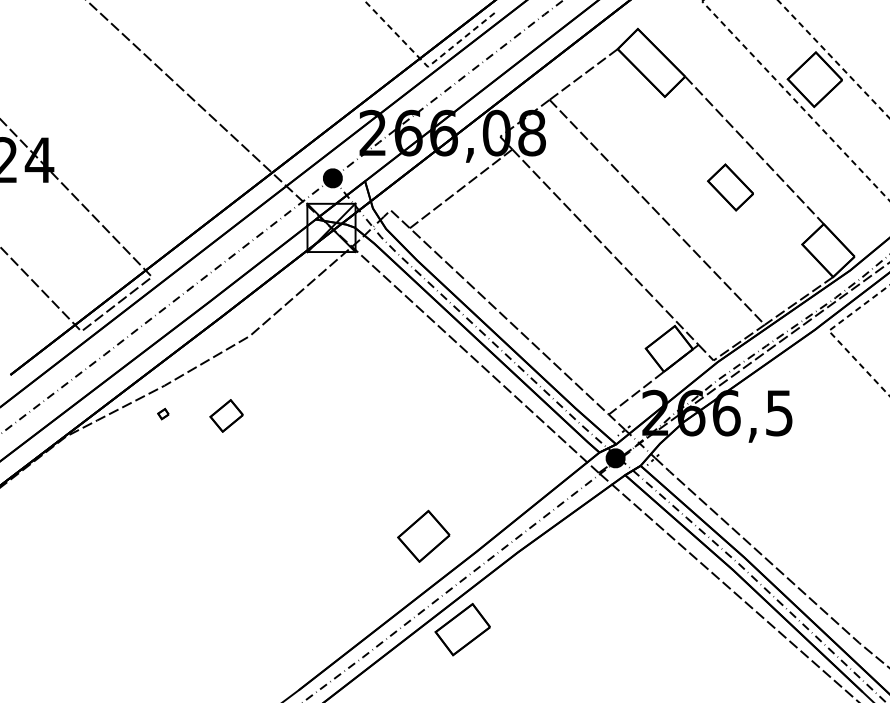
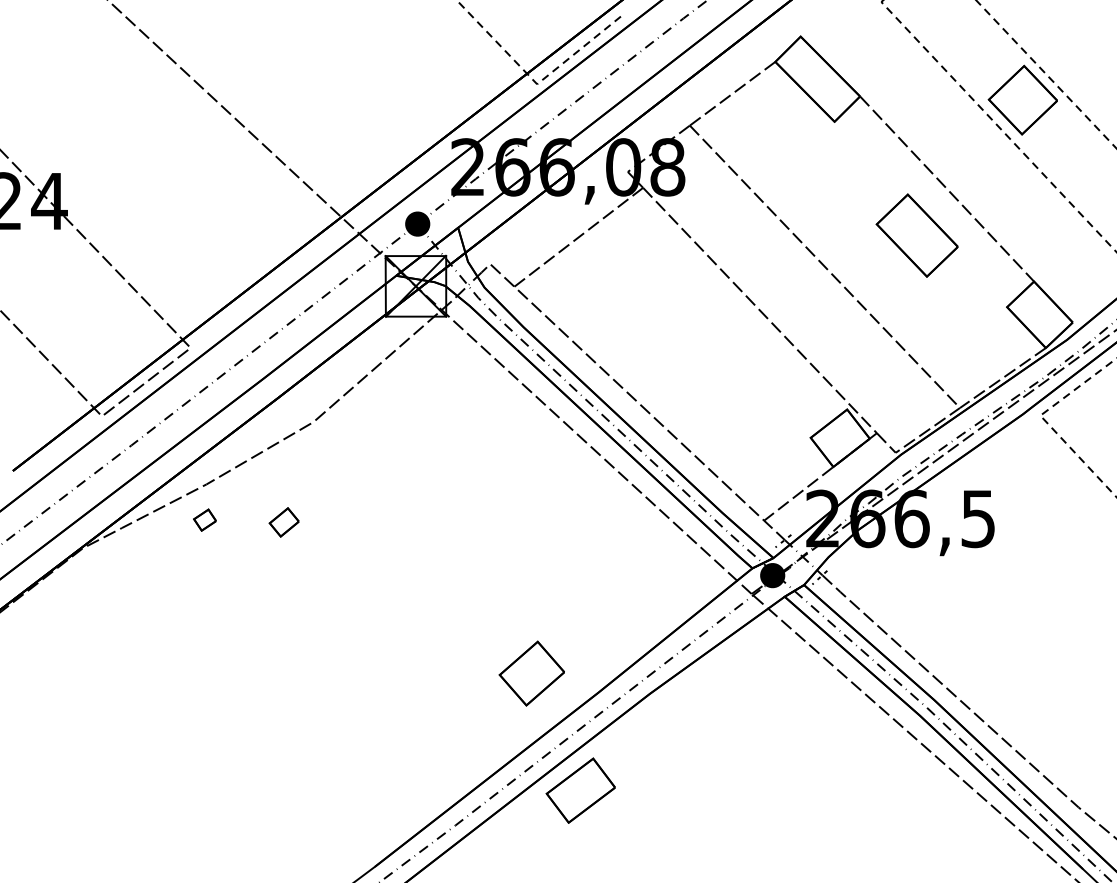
part: (730, 187) -> (916, 235), size x1.43
part: (163, 413) -> (204, 519), size x1.67
part: (225, 416) -> (283, 522), size x0.71

